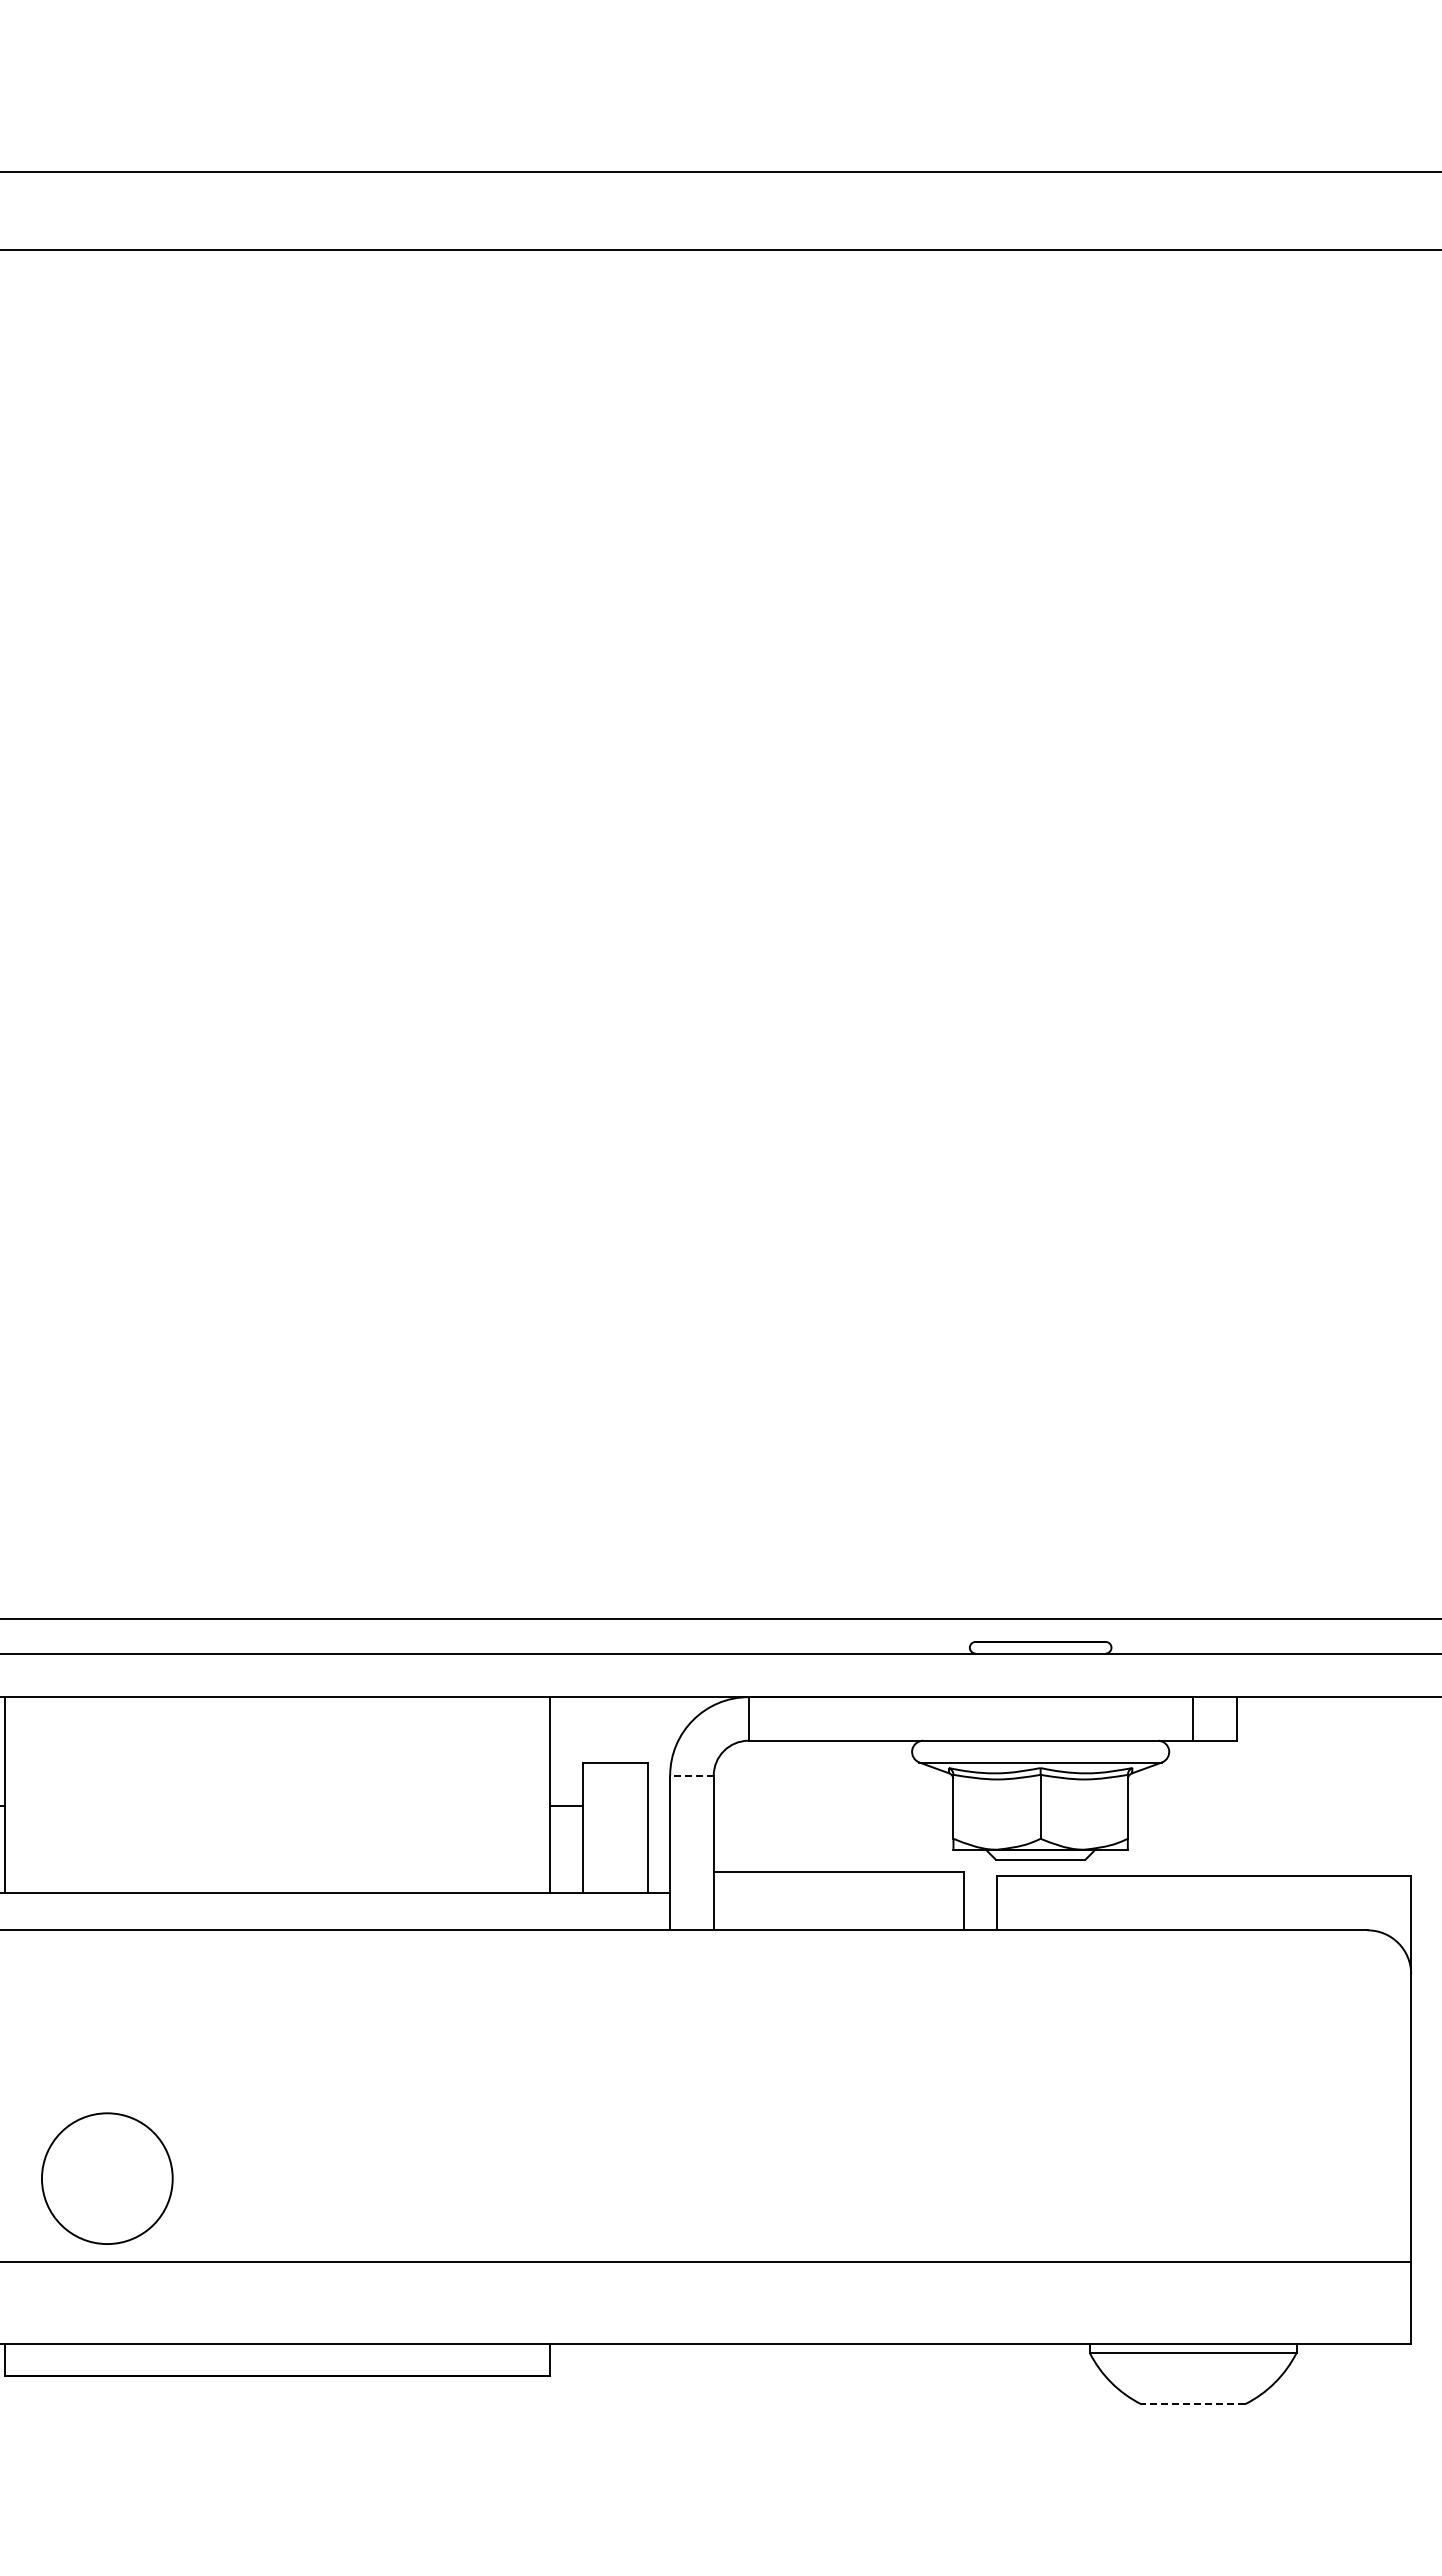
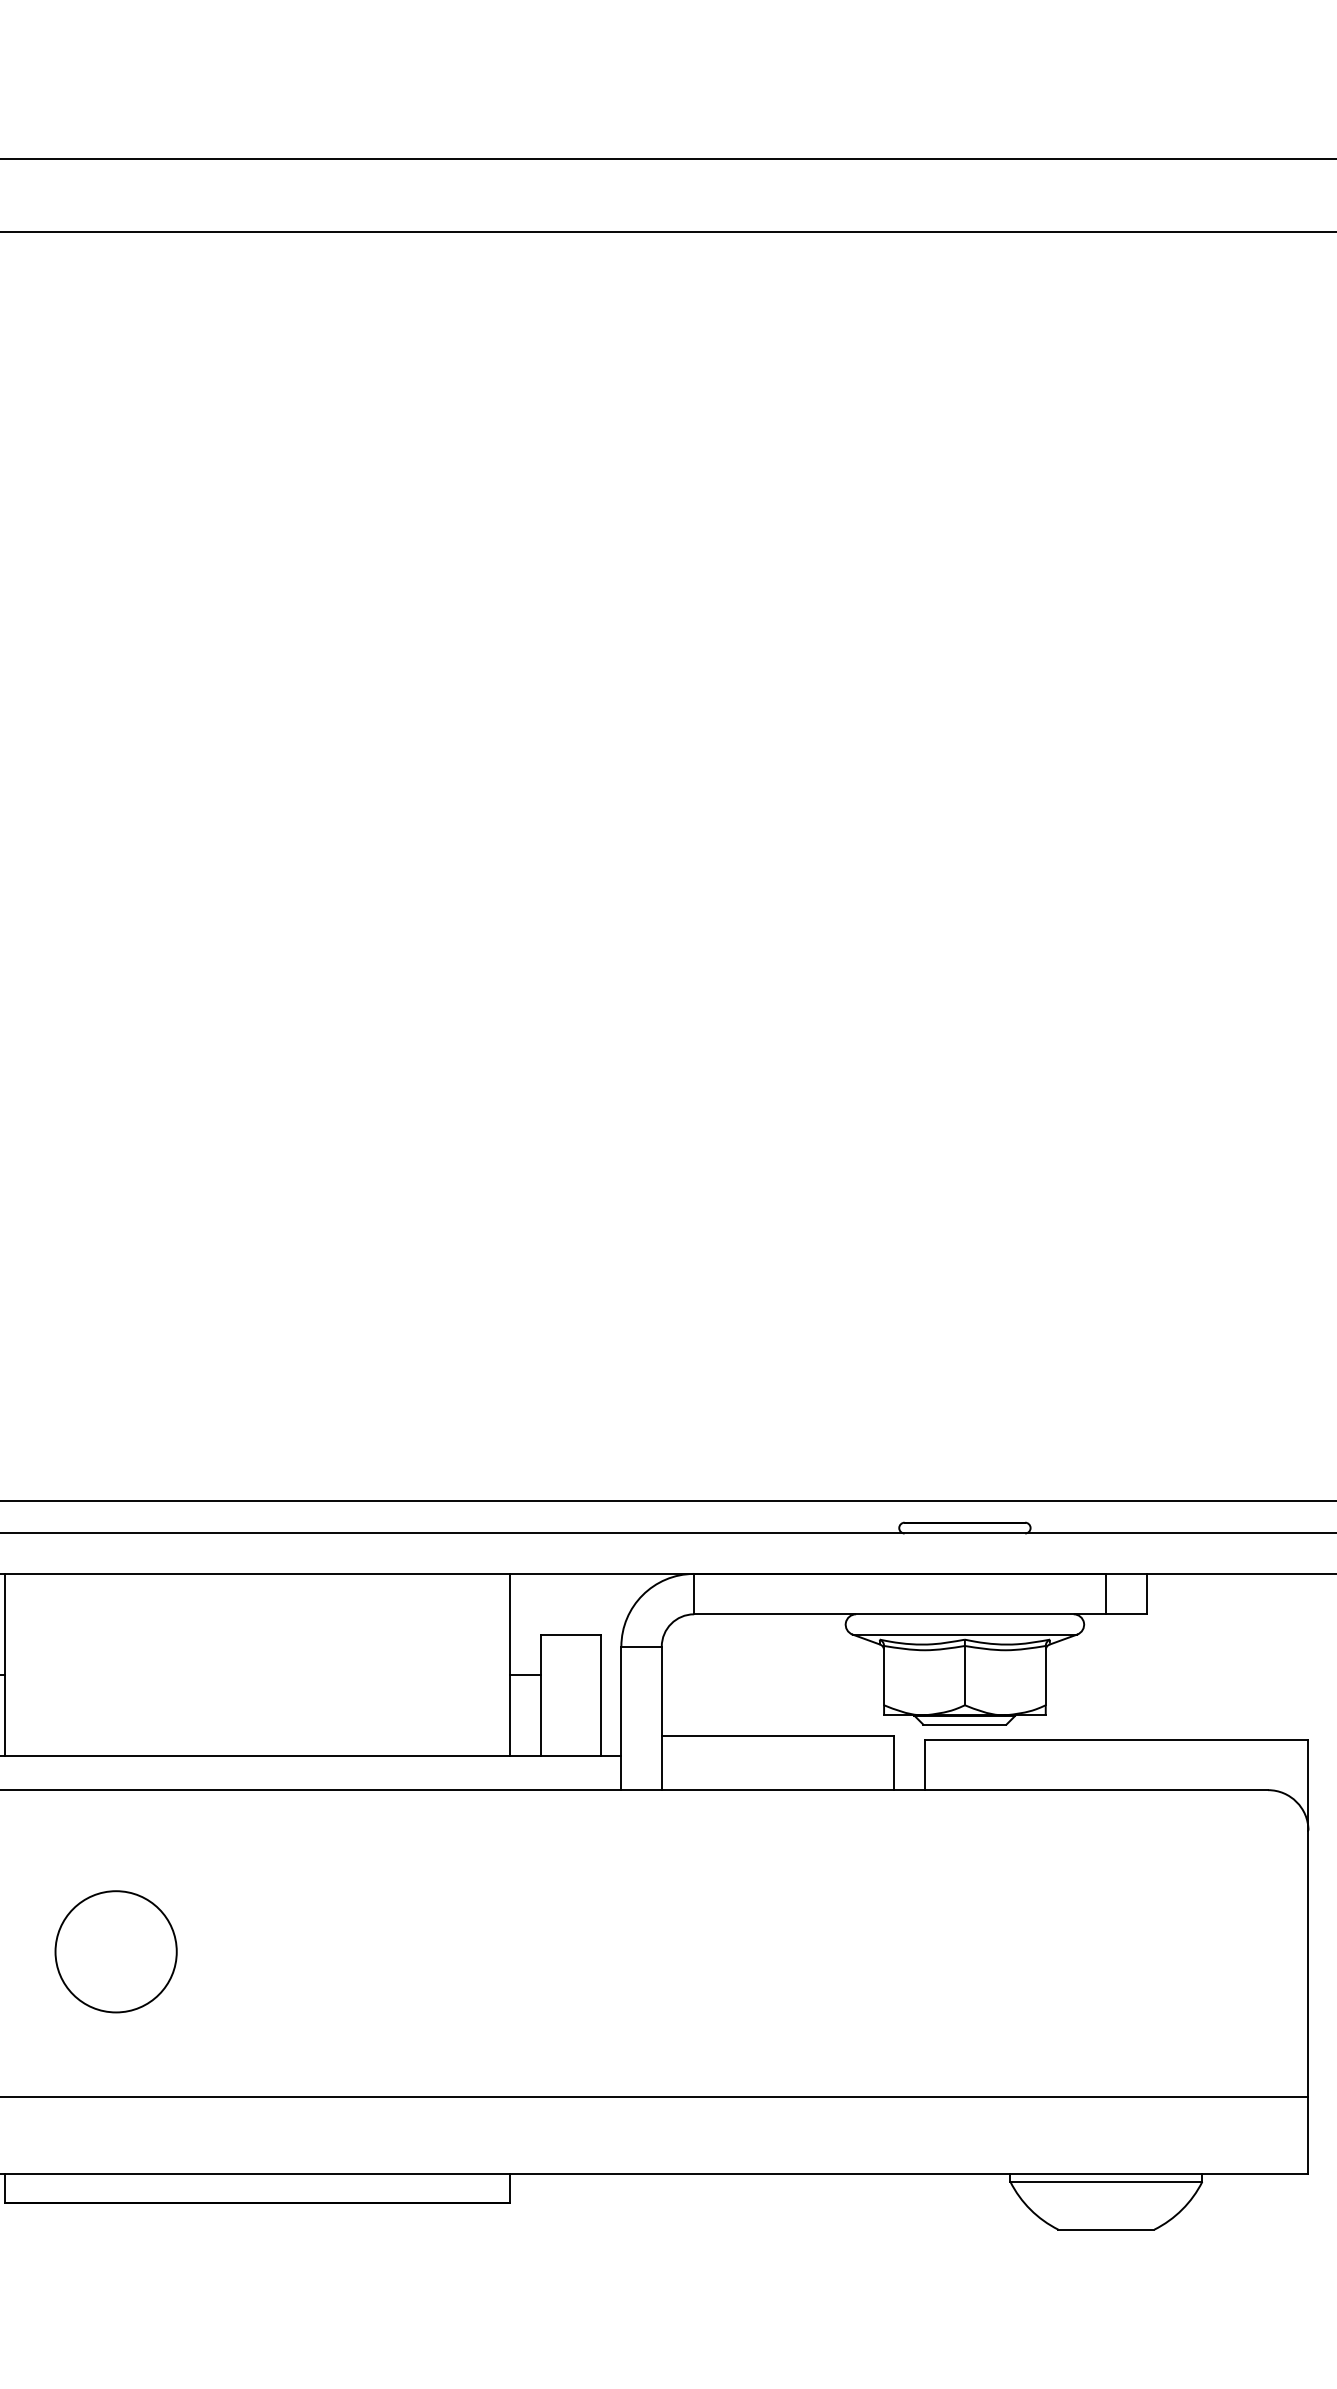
line: (691, 1775) -> (641, 1646), dashed -> solid
circle: (107, 2178) -> (116, 1951), moved
line: (1193, 2404) -> (1106, 2229), dashed -> solid

